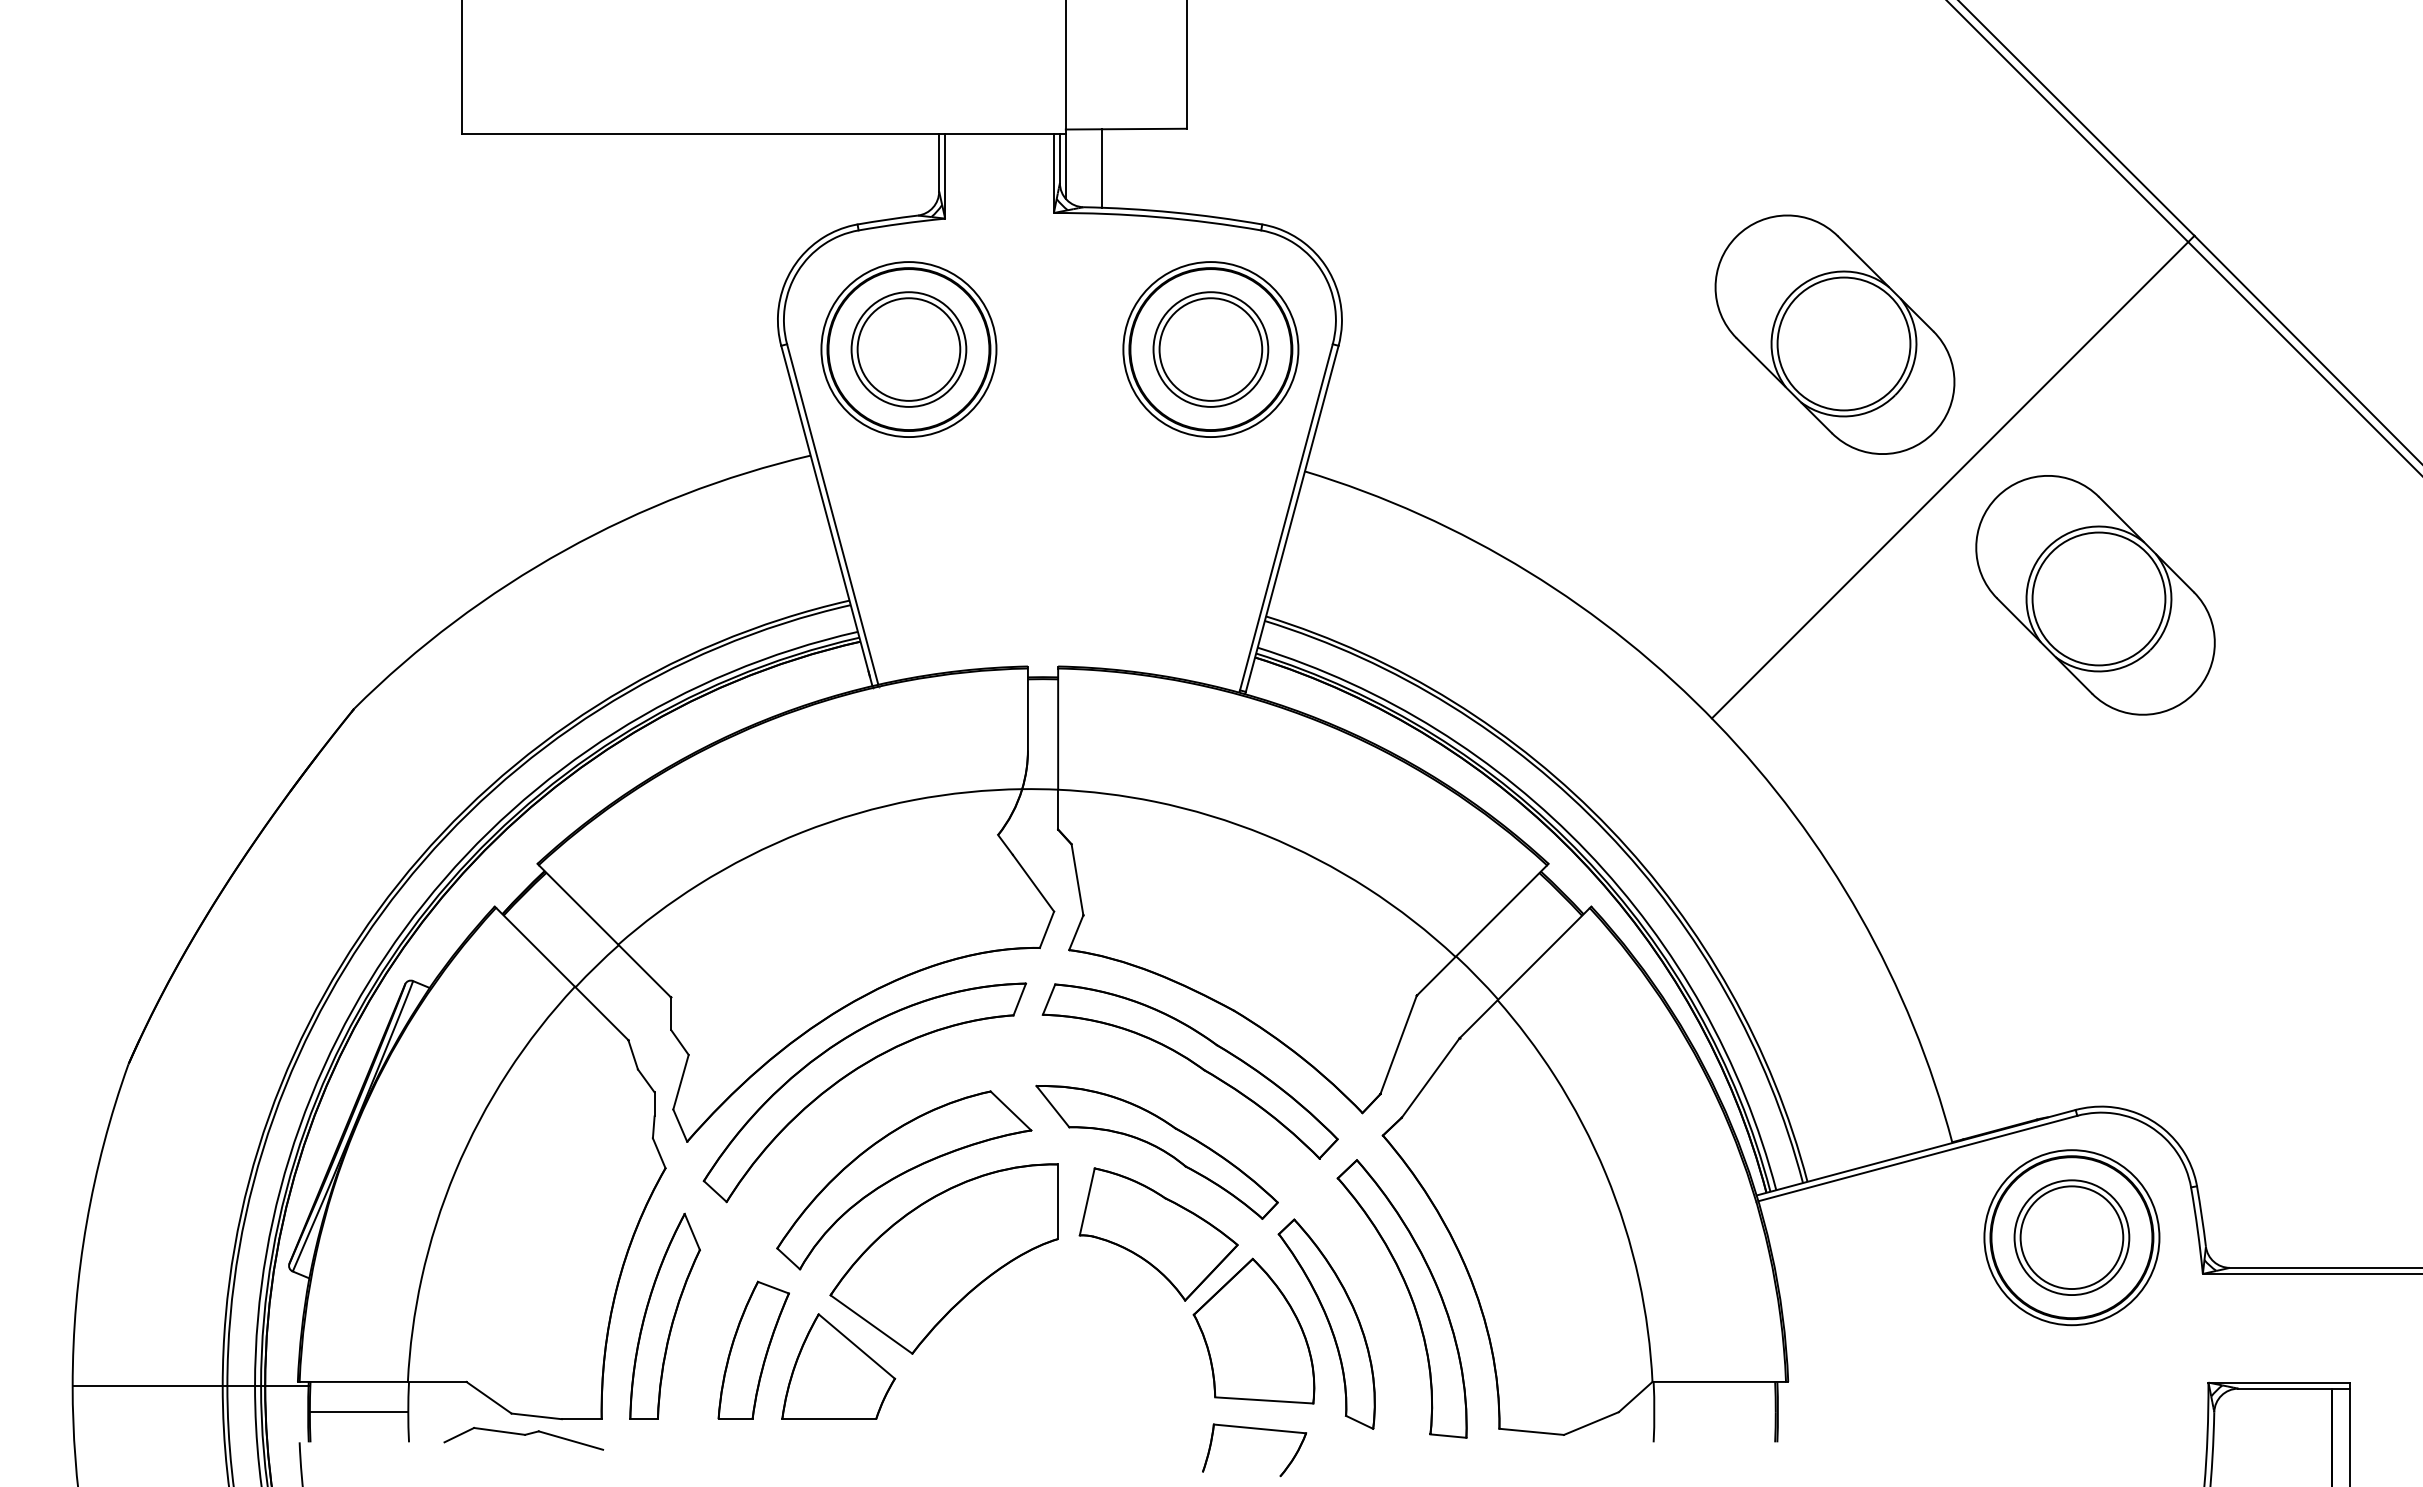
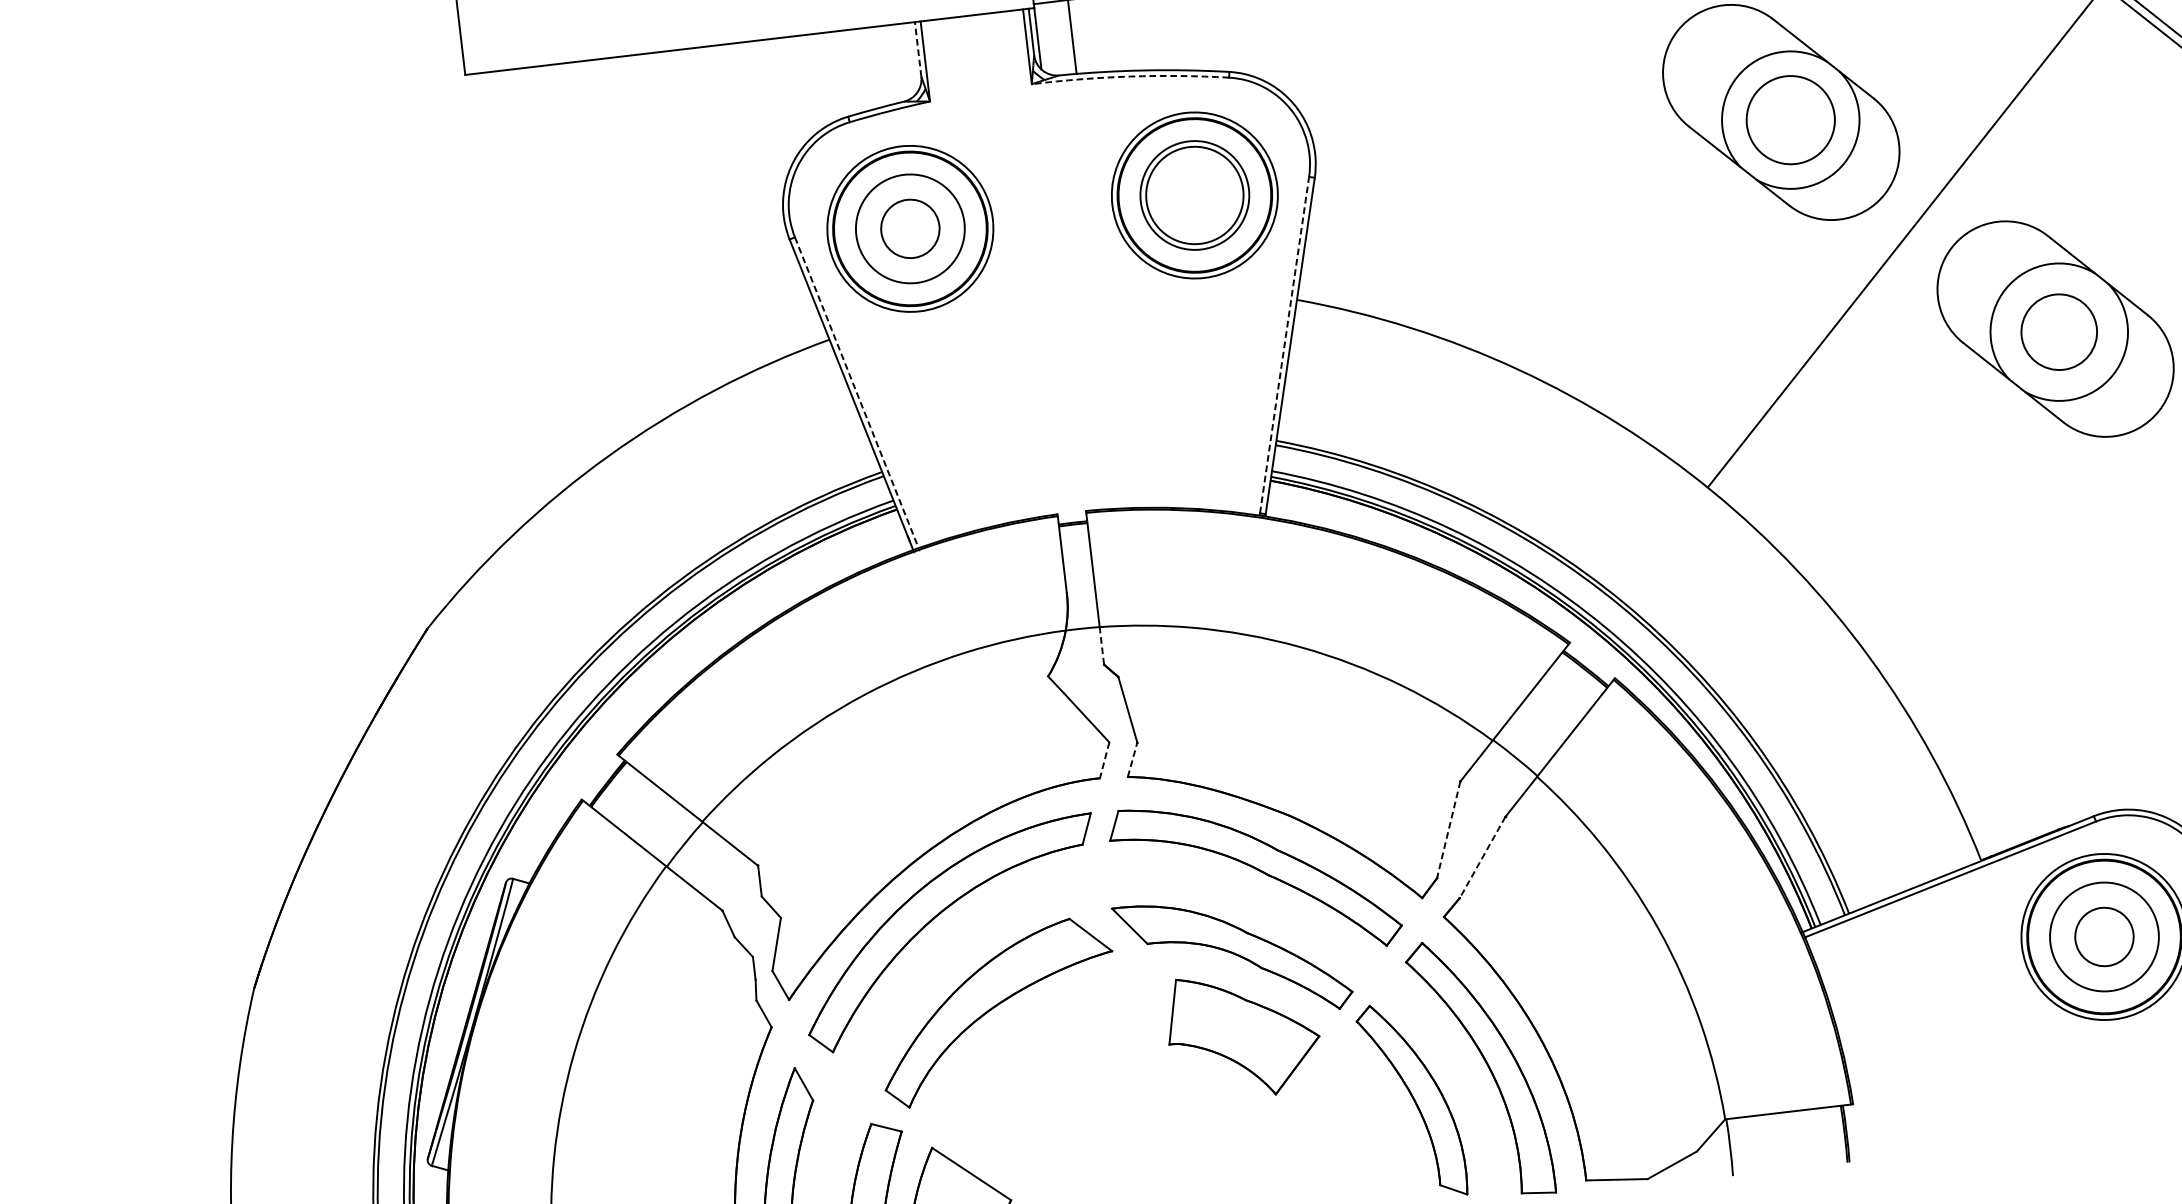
line: (939, 162) -> (918, 49), solid -> dashed
arc: (1157, 217) -> (1129, 76), solid -> dashed
circle: (1843, 343) -> (1790, 119), size x0.7
circle: (908, 349) -> (909, 228), size x0.6
line: (832, 514) -> (856, 392), solid -> dashed
line: (1286, 516) -> (1284, 344), solid -> dashed
circle: (2098, 598) -> (2058, 331), size x0.6
line: (1058, 809) -> (1102, 645), solid -> dashed
line: (1046, 930) -> (1104, 761), solid -> dashed
line: (1076, 932) -> (1132, 759), solid -> dashed
line: (1398, 1045) -> (1448, 830), solid -> dashed
line: (1430, 1078) -> (1482, 857), solid -> dashed
circle: (2071, 1237) -> (2104, 936), size x0.6
part: (943, 1258) -> (1043, 1081), removed
part: (1253, 1330) -> (1343, 1115), removed

